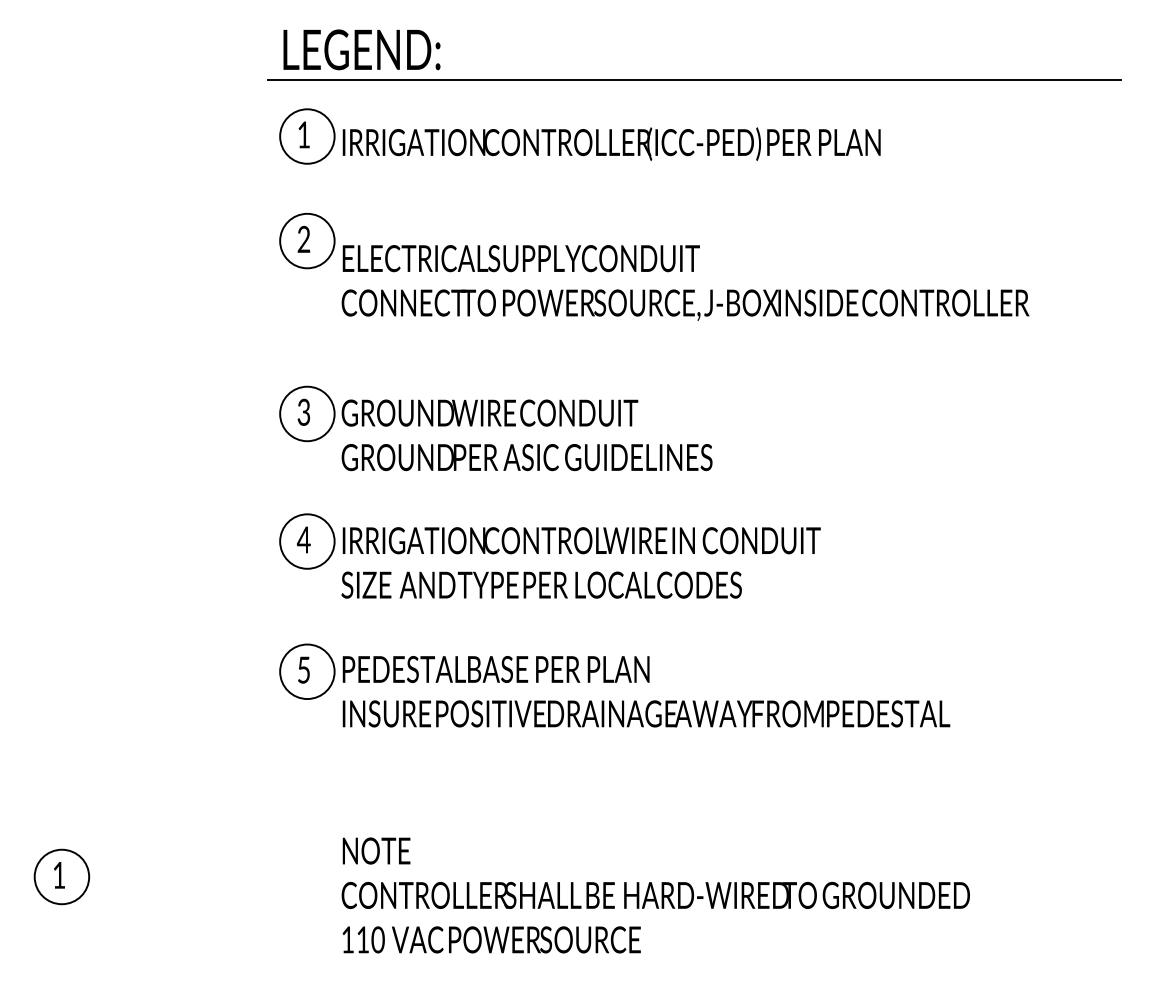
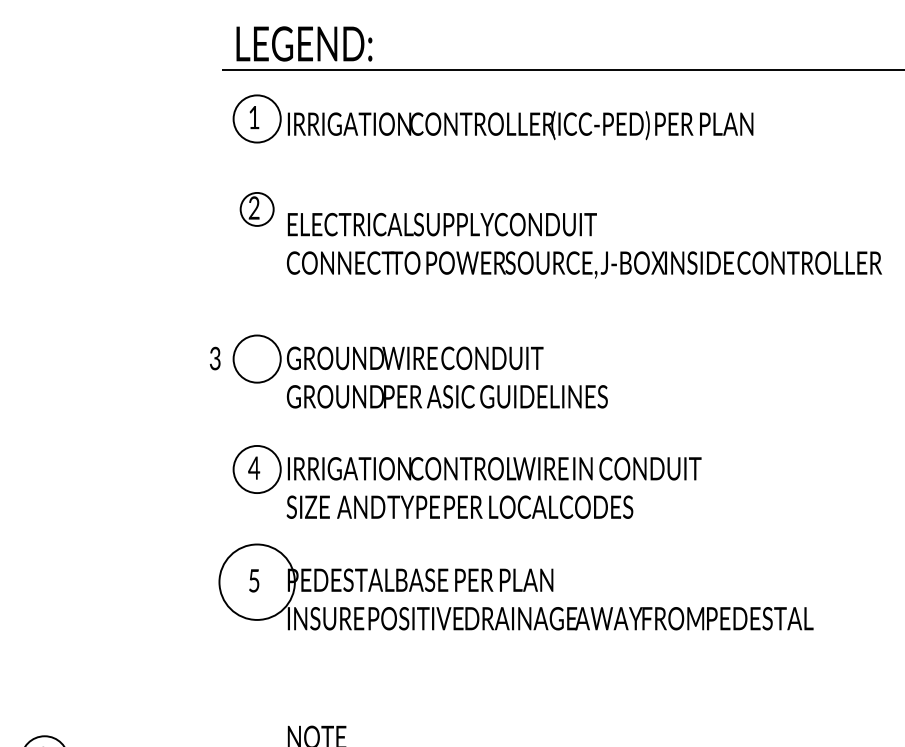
circle: (307, 240) -> (257, 208), size x0.7
text: (303, 411) -> (214, 357), moved
circle: (307, 671) -> (257, 581), size x1.6

